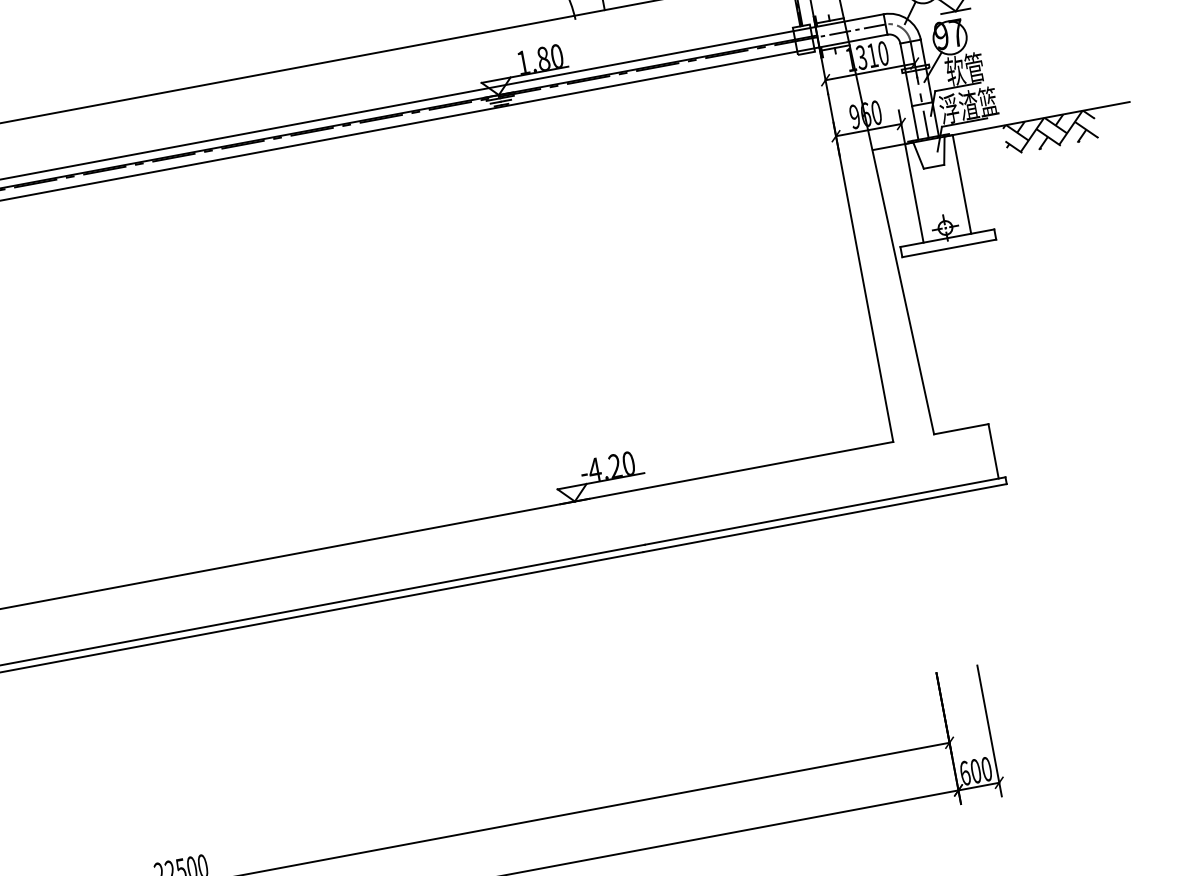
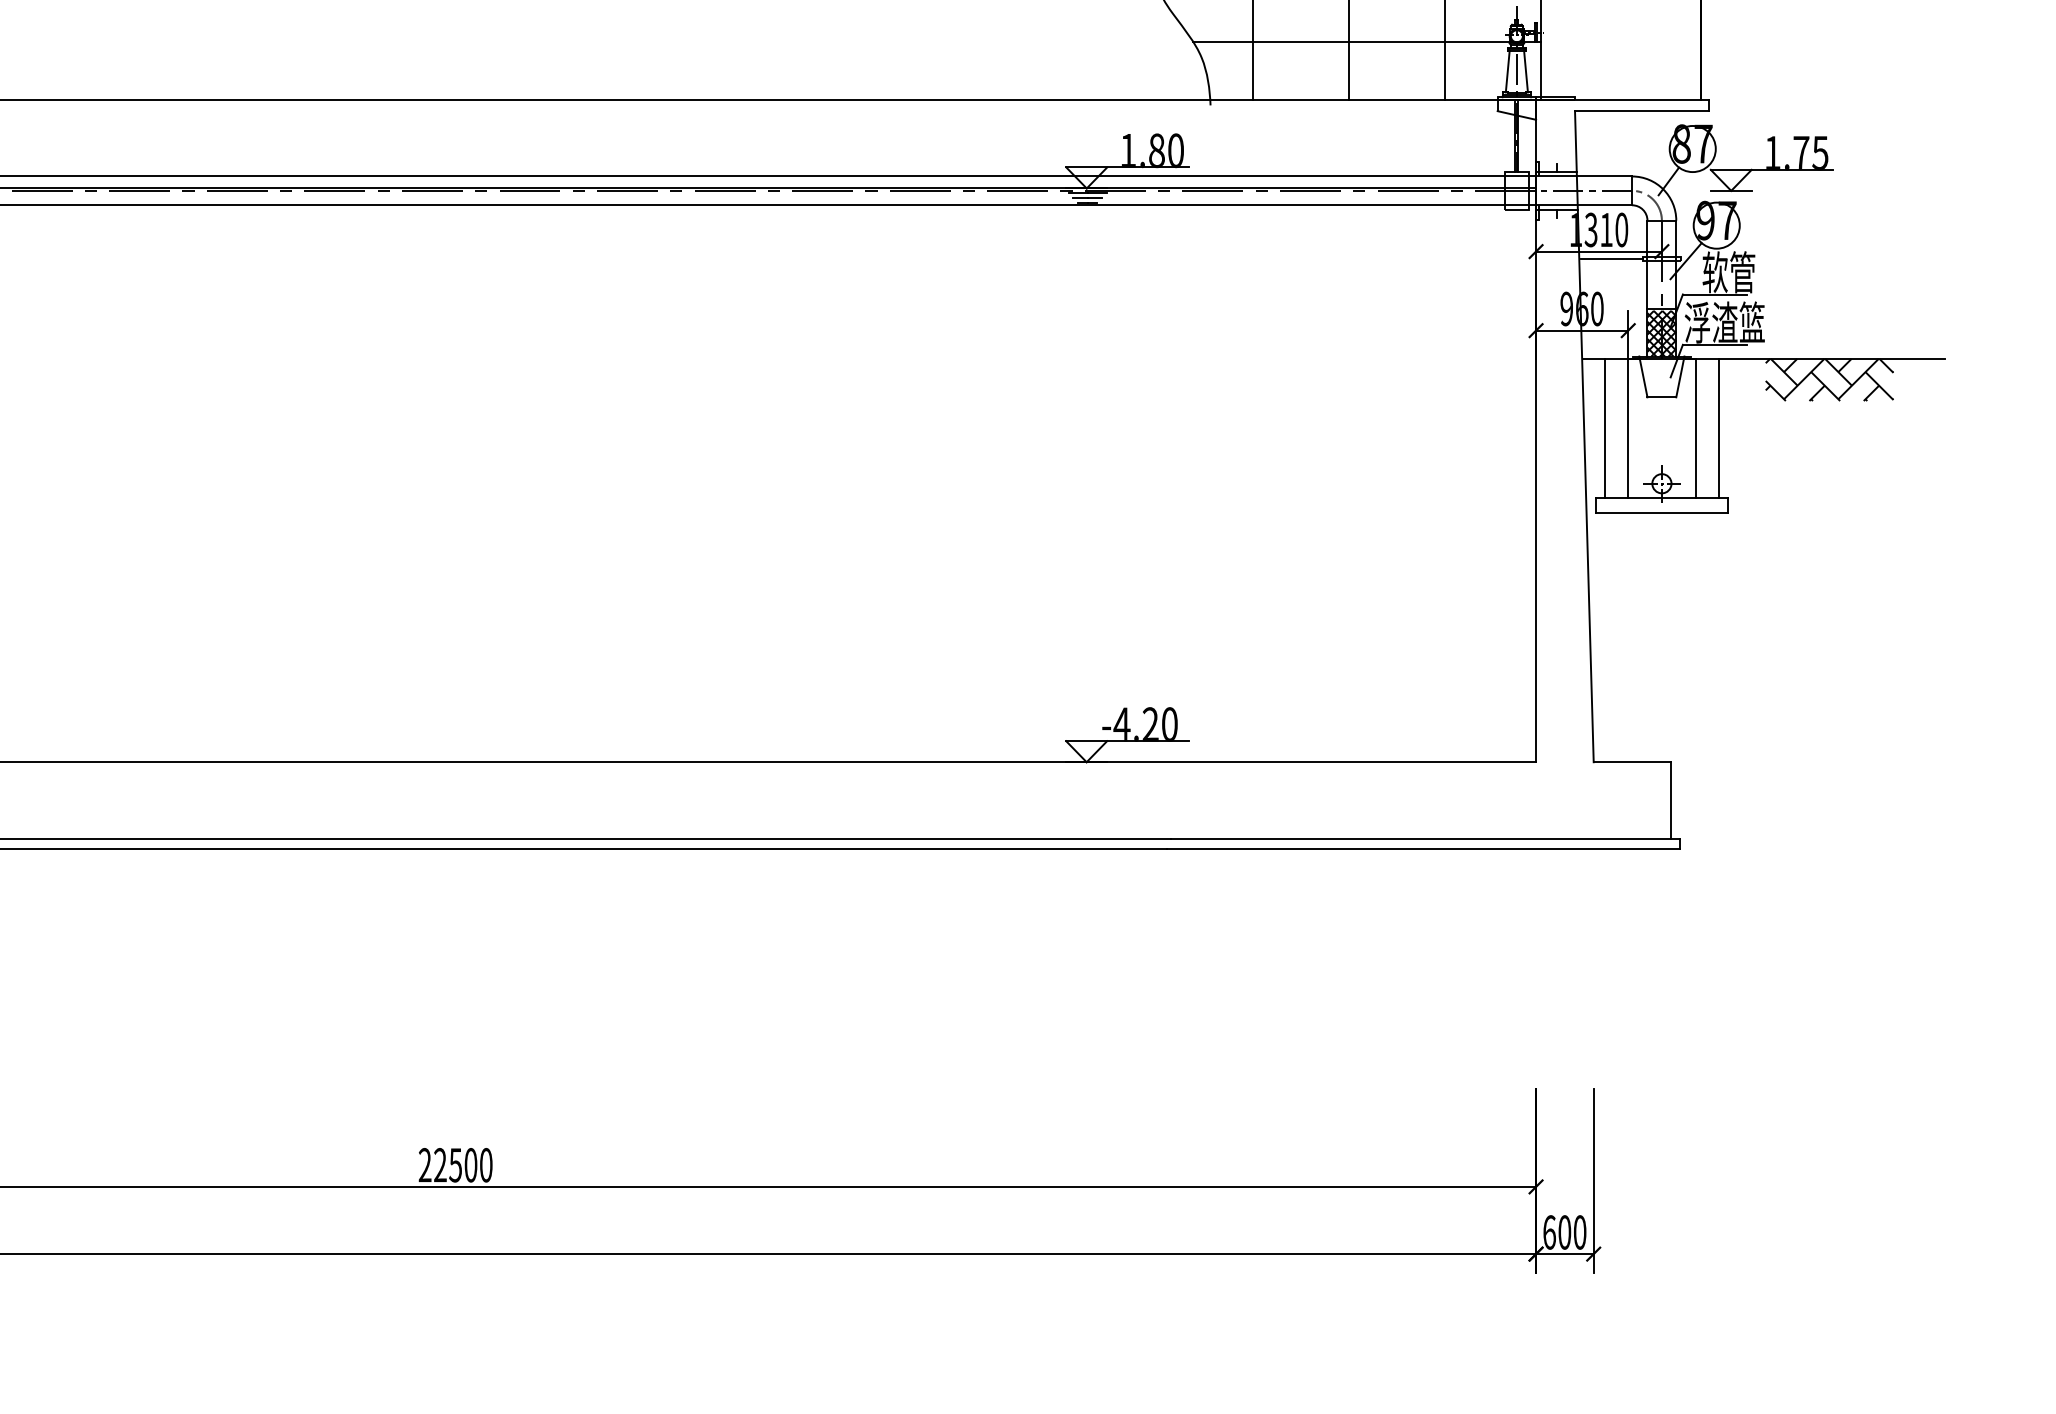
line: (880, 75) -> (1611, 259), added
hatch: (925, 121) -> (1661, 333), added
line: (978, 181) -> (1718, 428), added
line: (898, 196) -> (1605, 428), added

